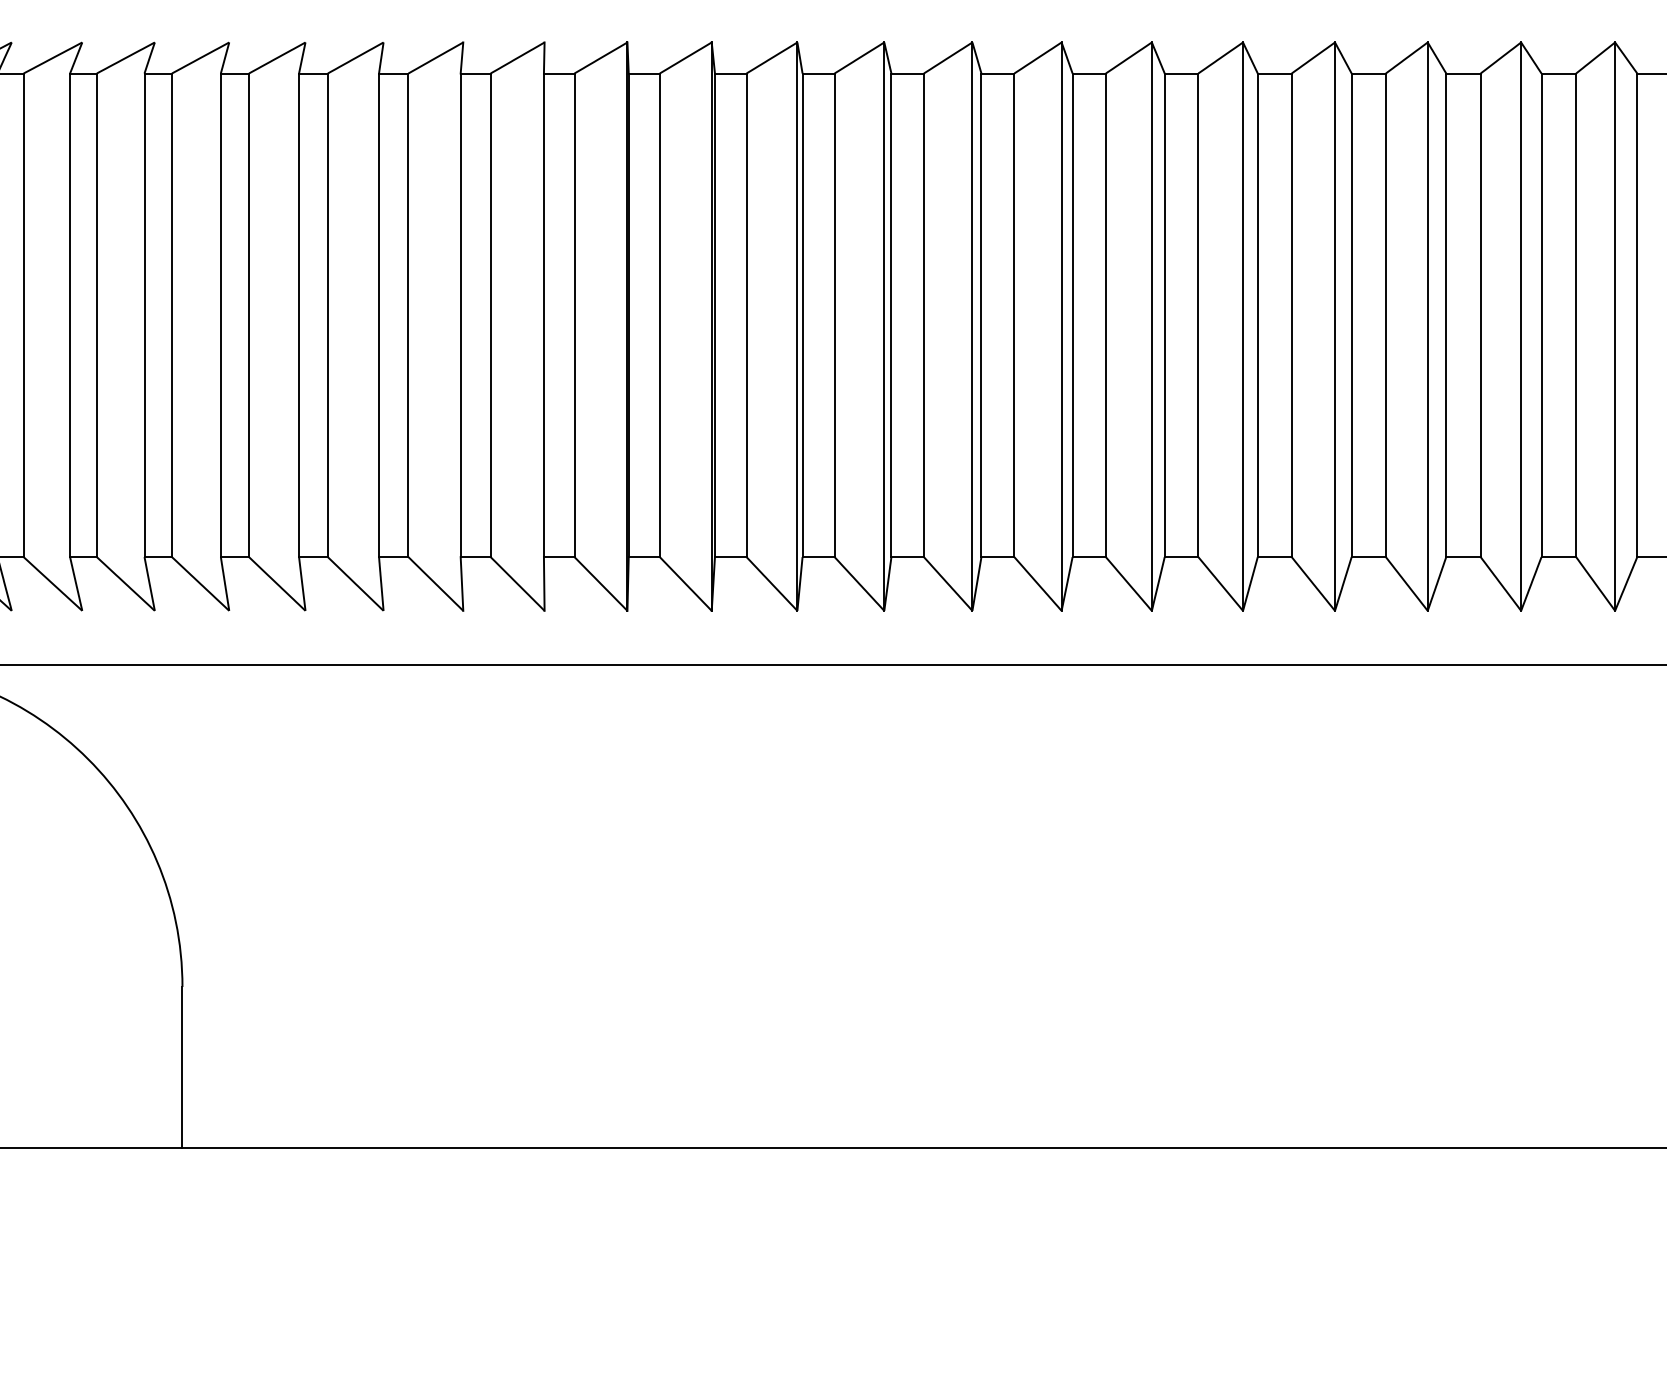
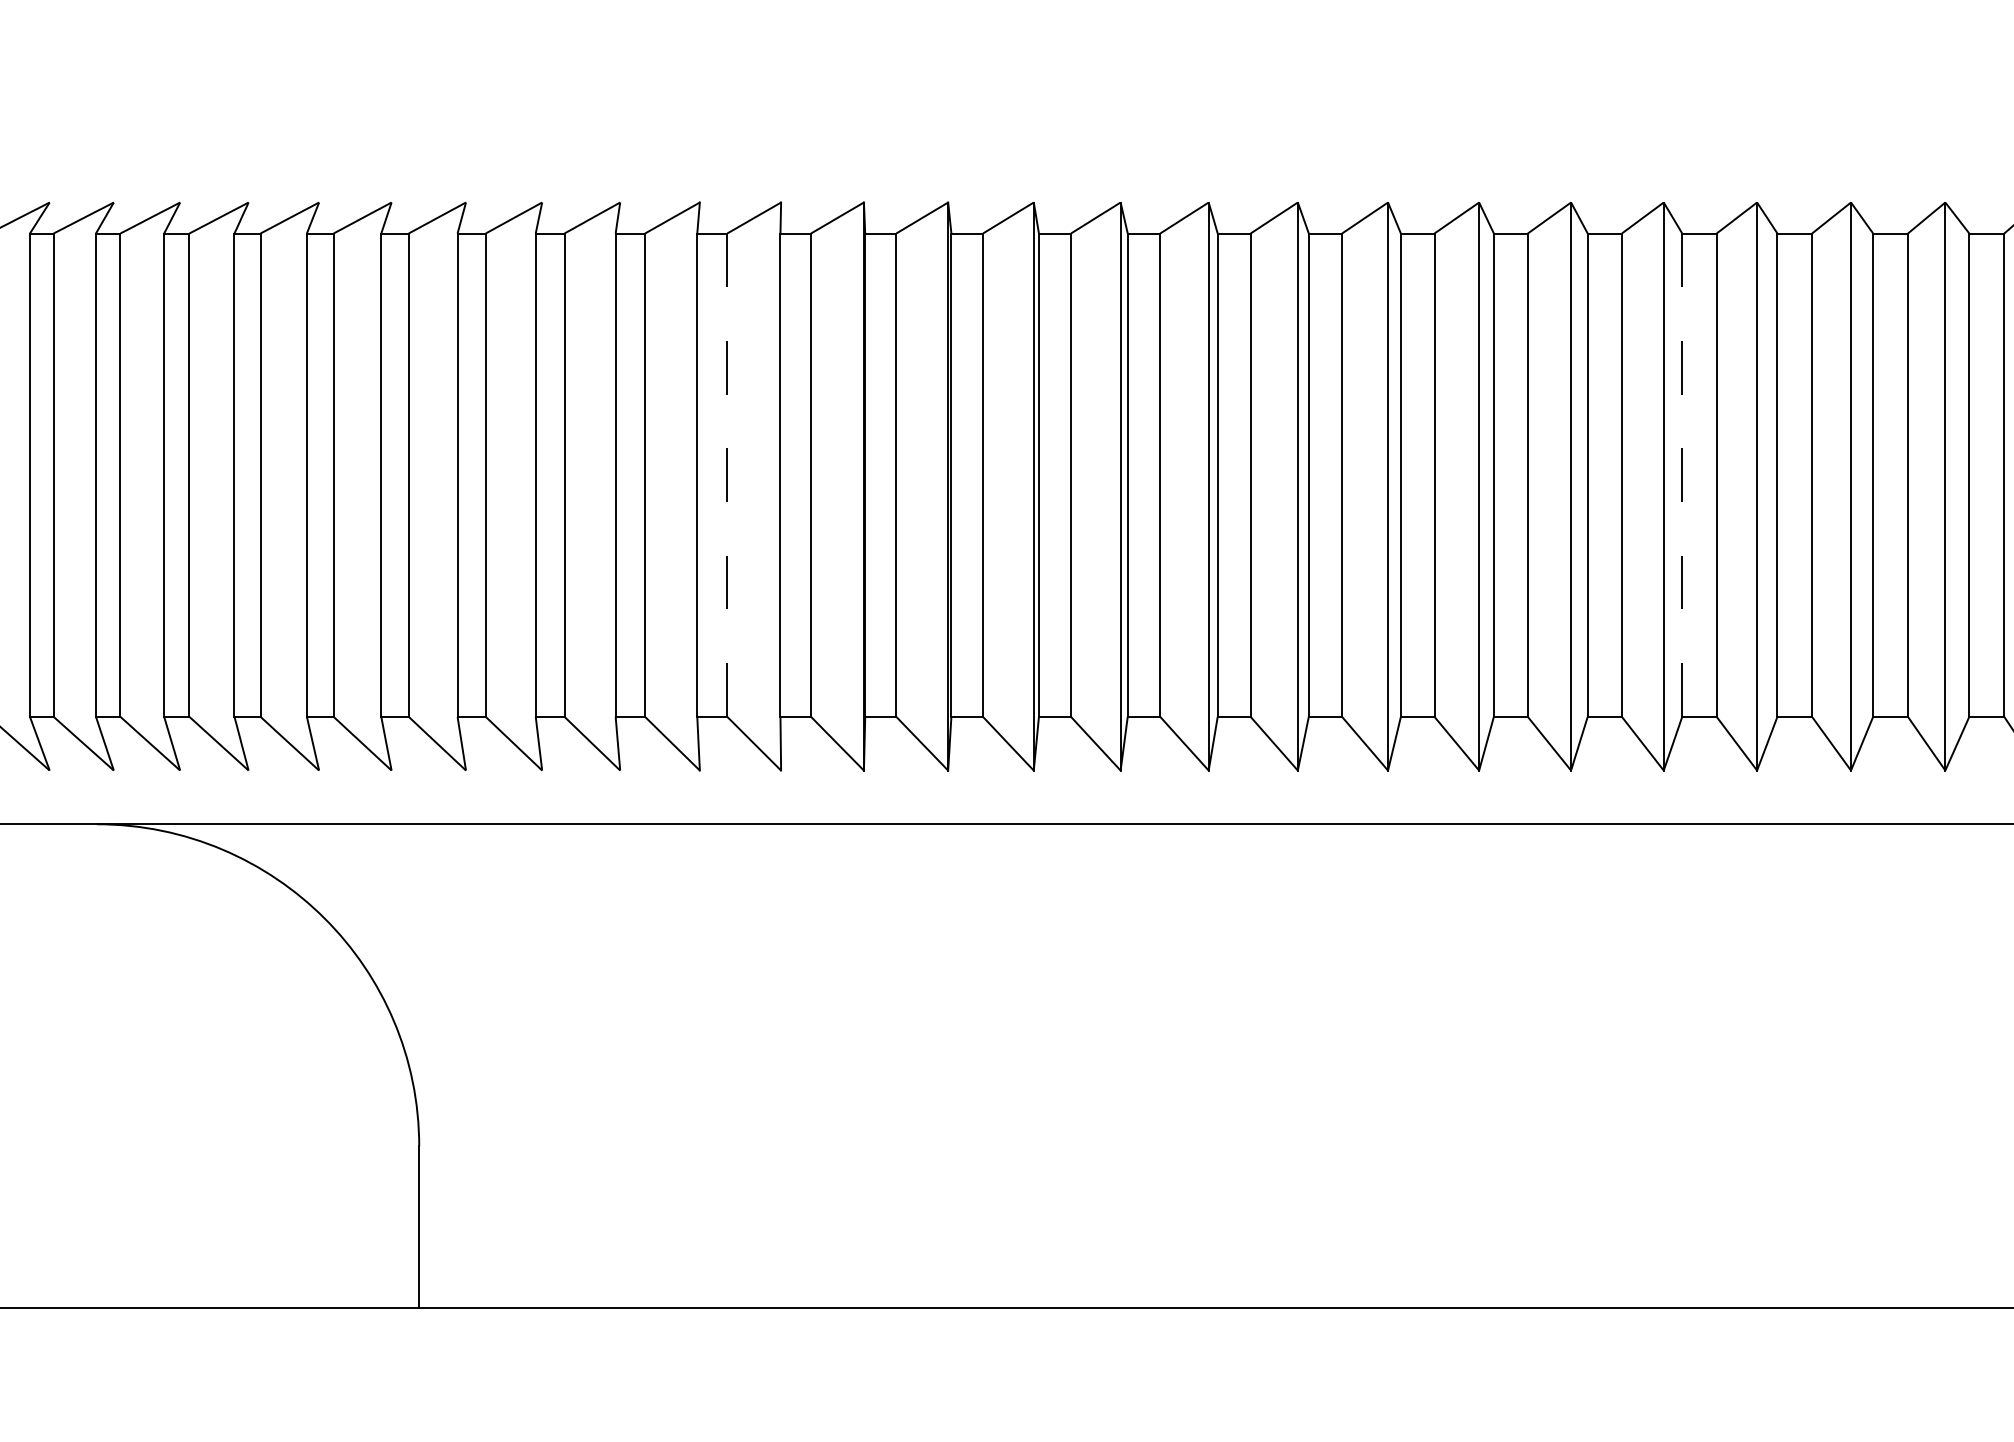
line: (490, 315) -> (727, 475), solid -> dashed
line: (1446, 315) -> (1682, 475), solid -> dashed

